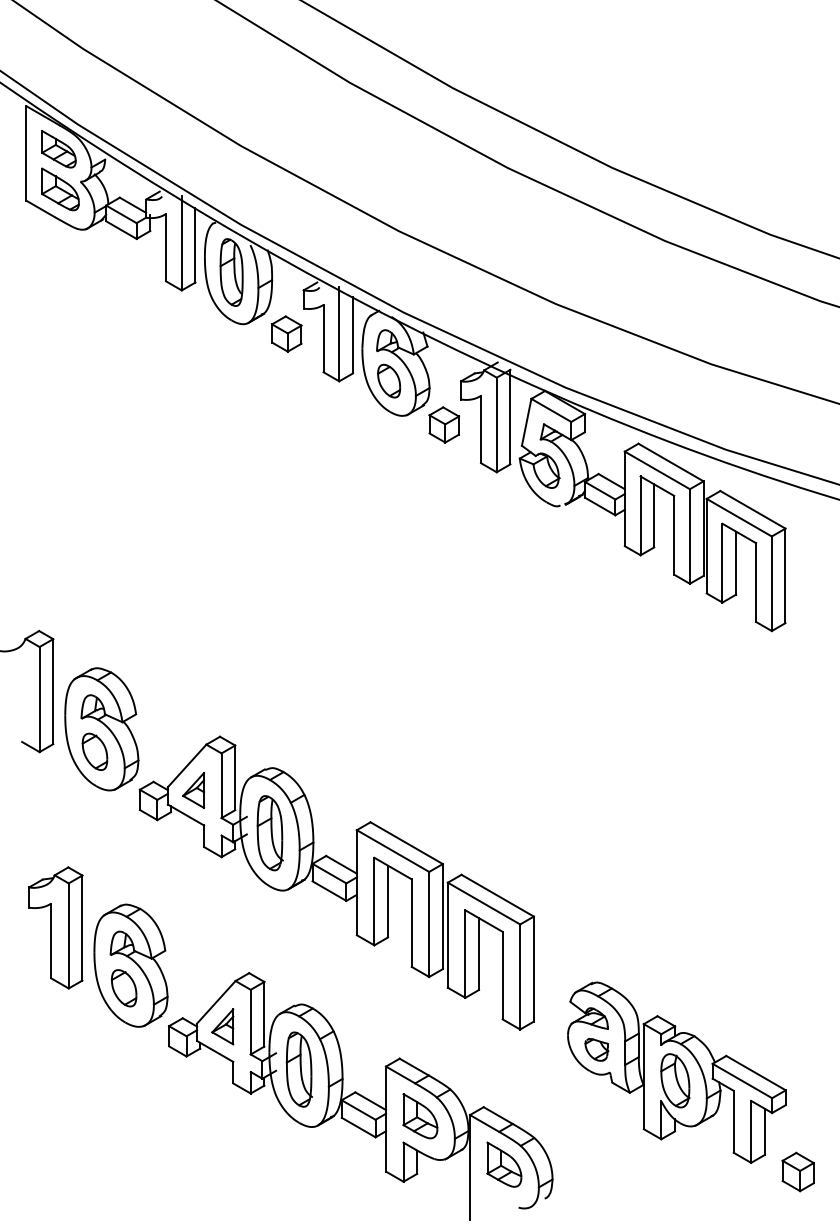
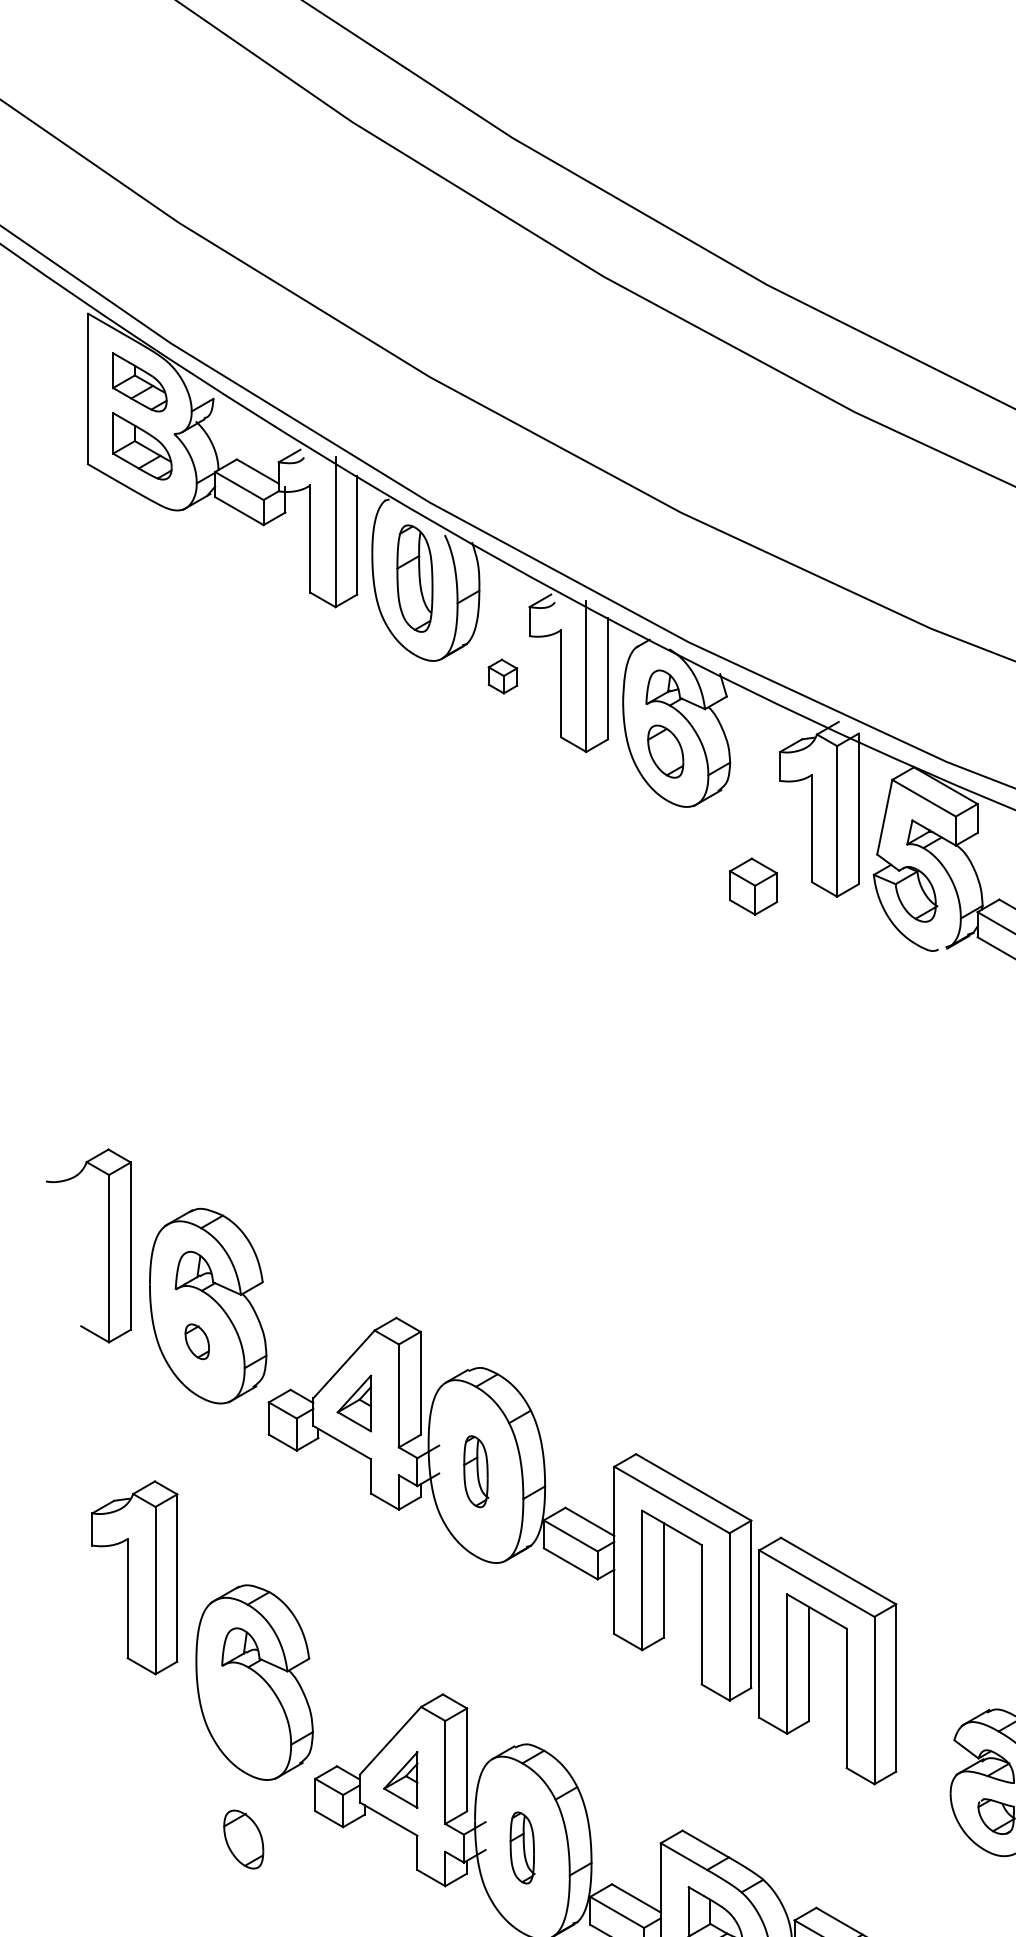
part: (286, 333) -> (502, 675), size x0.6
part: (444, 424) -> (753, 885), moved
part: (94, 751) -> (196, 1341), size x0.6
part: (269, 833) -> (475, 1472), size x0.6
part: (55, 927) -> (134, 1577), moved
part: (123, 988) -> (242, 1839), moved
part: (298, 1069) -> (521, 1847), size x0.6

